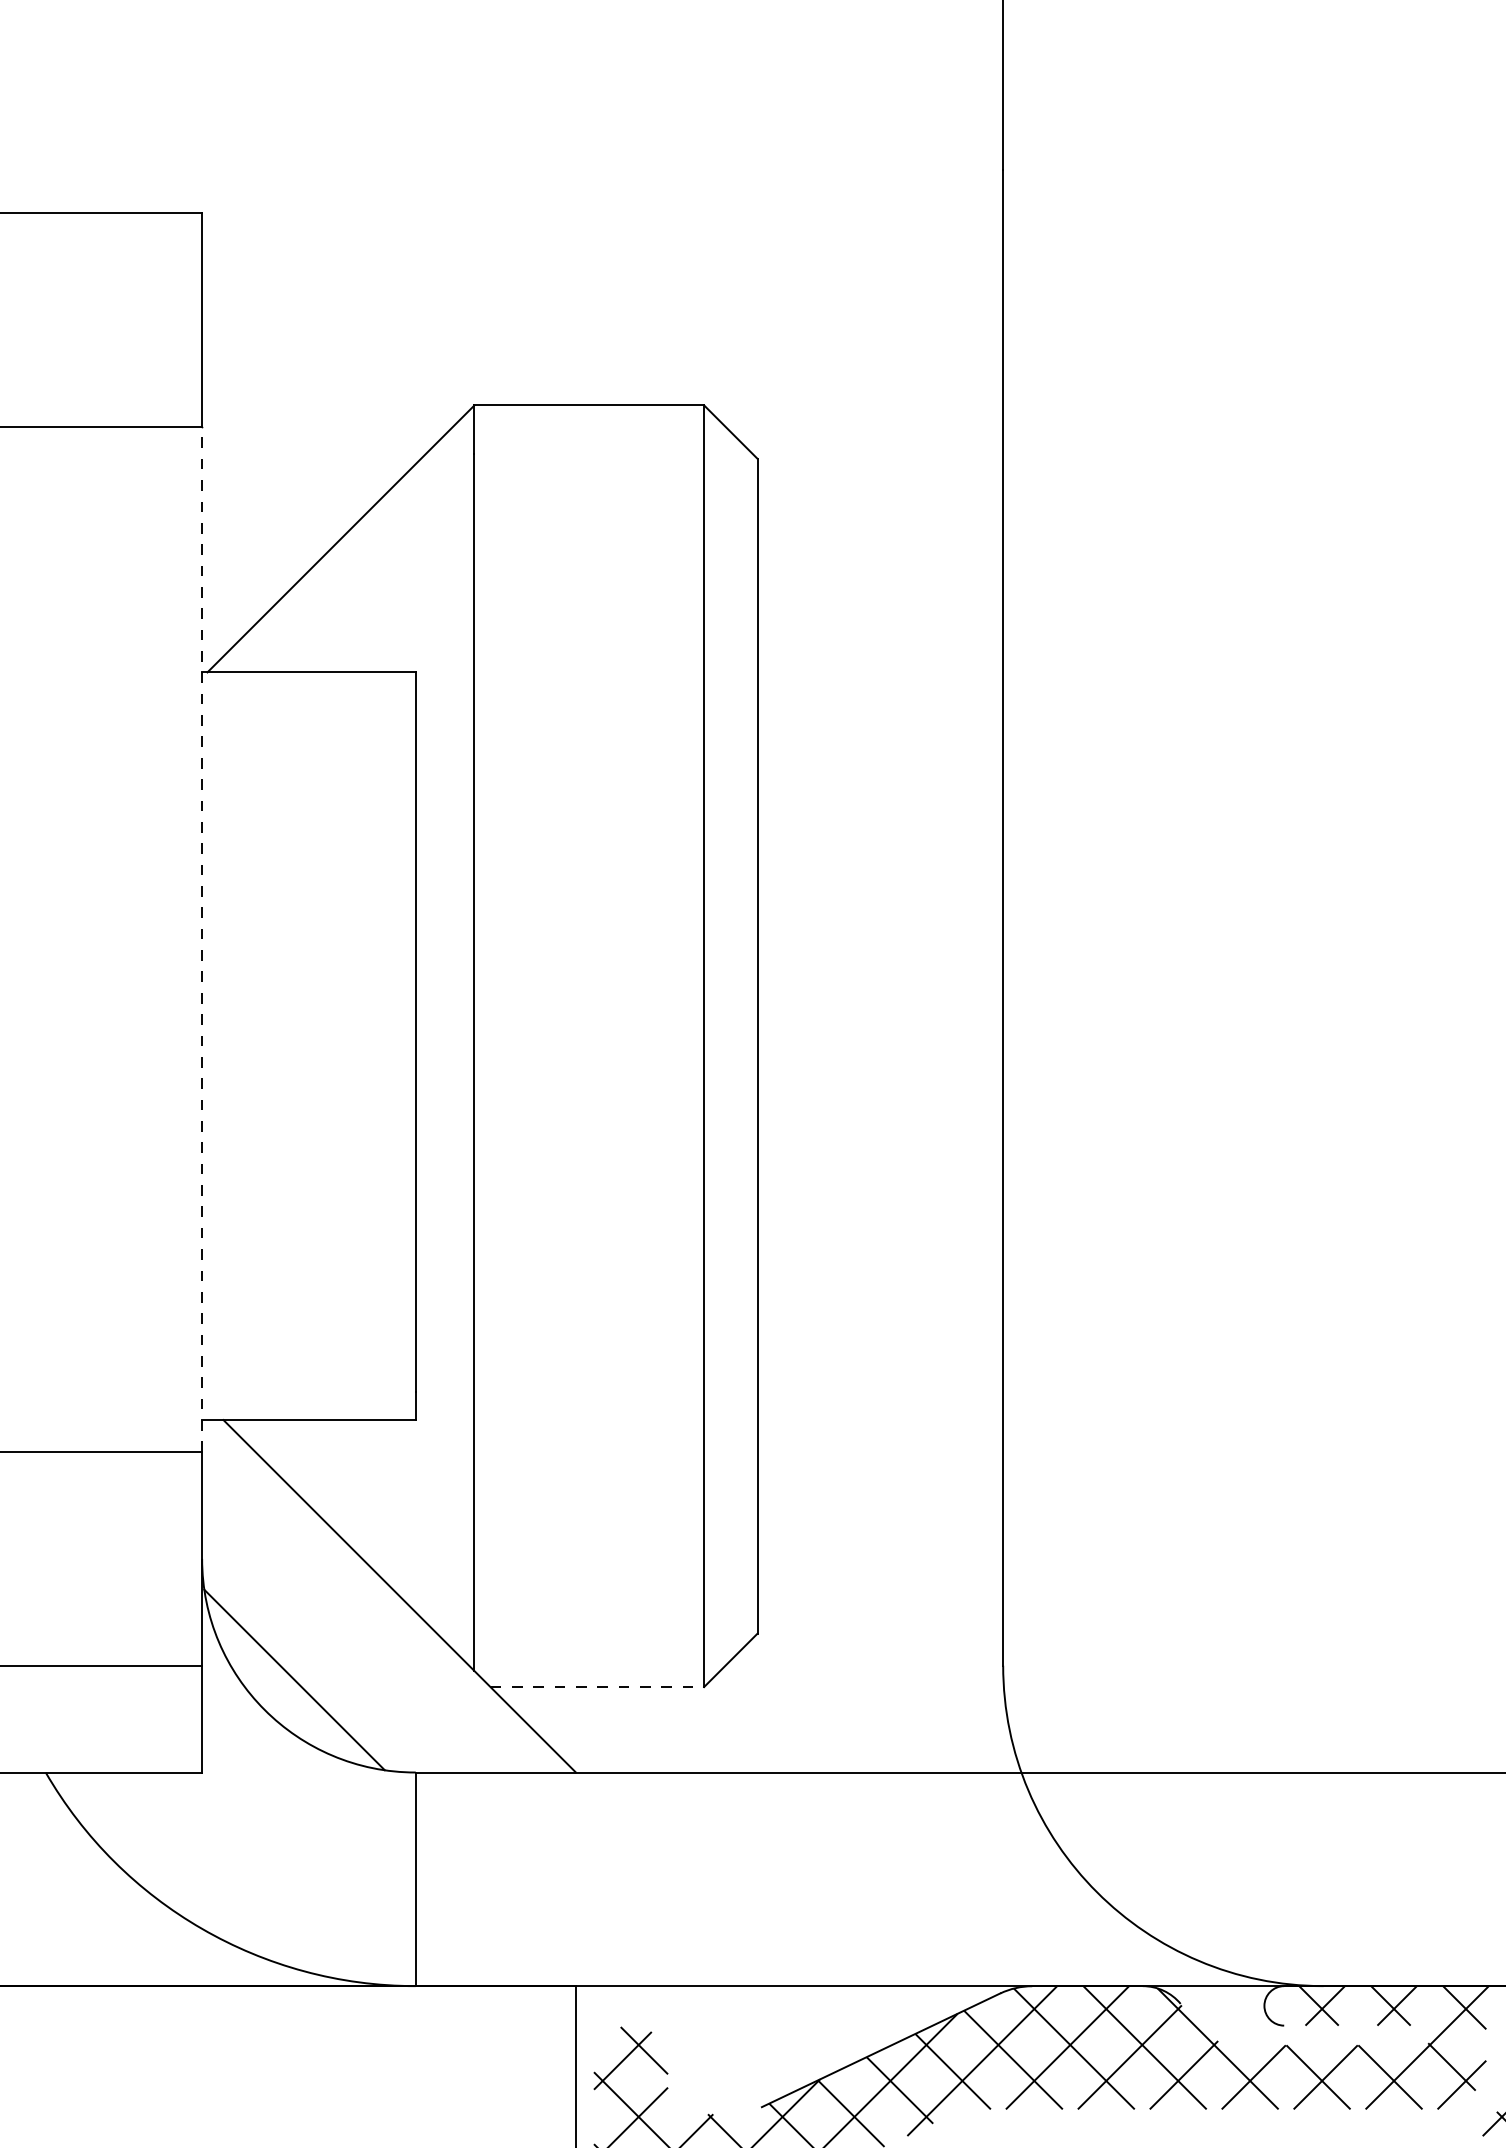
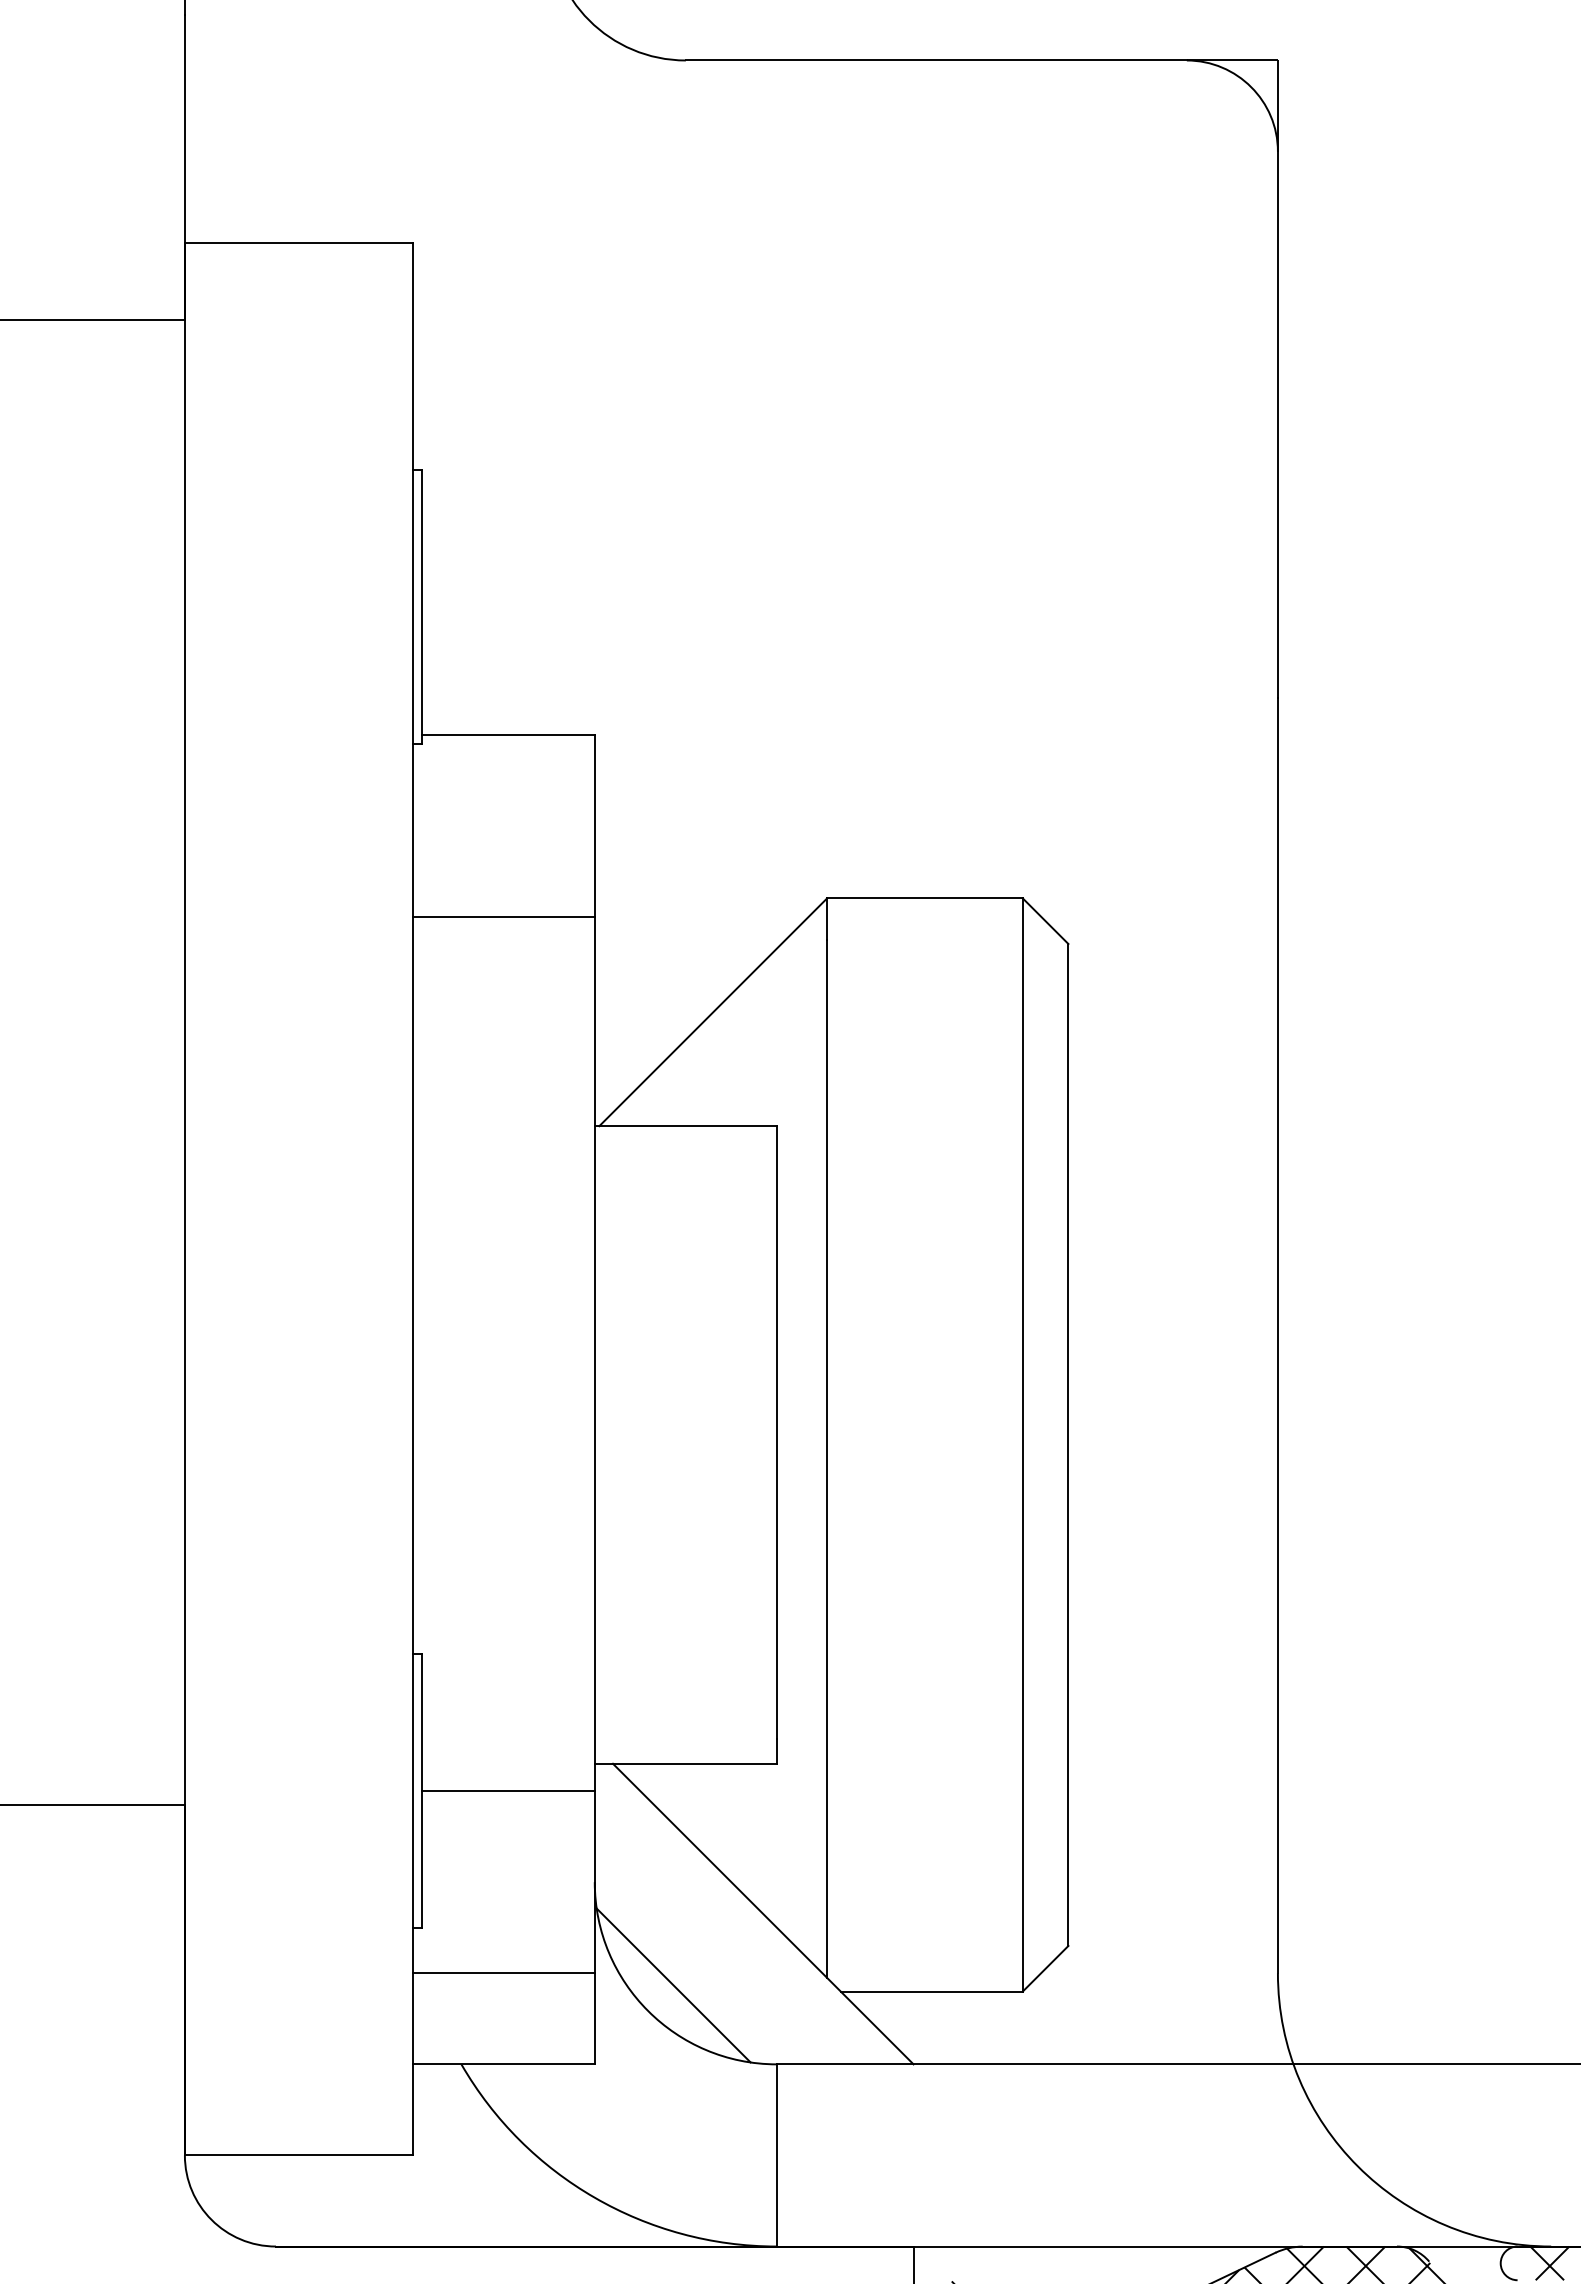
line: (201, 938) -> (594, 1353), dashed -> solid
line: (598, 1687) -> (932, 1991), dashed -> solid

